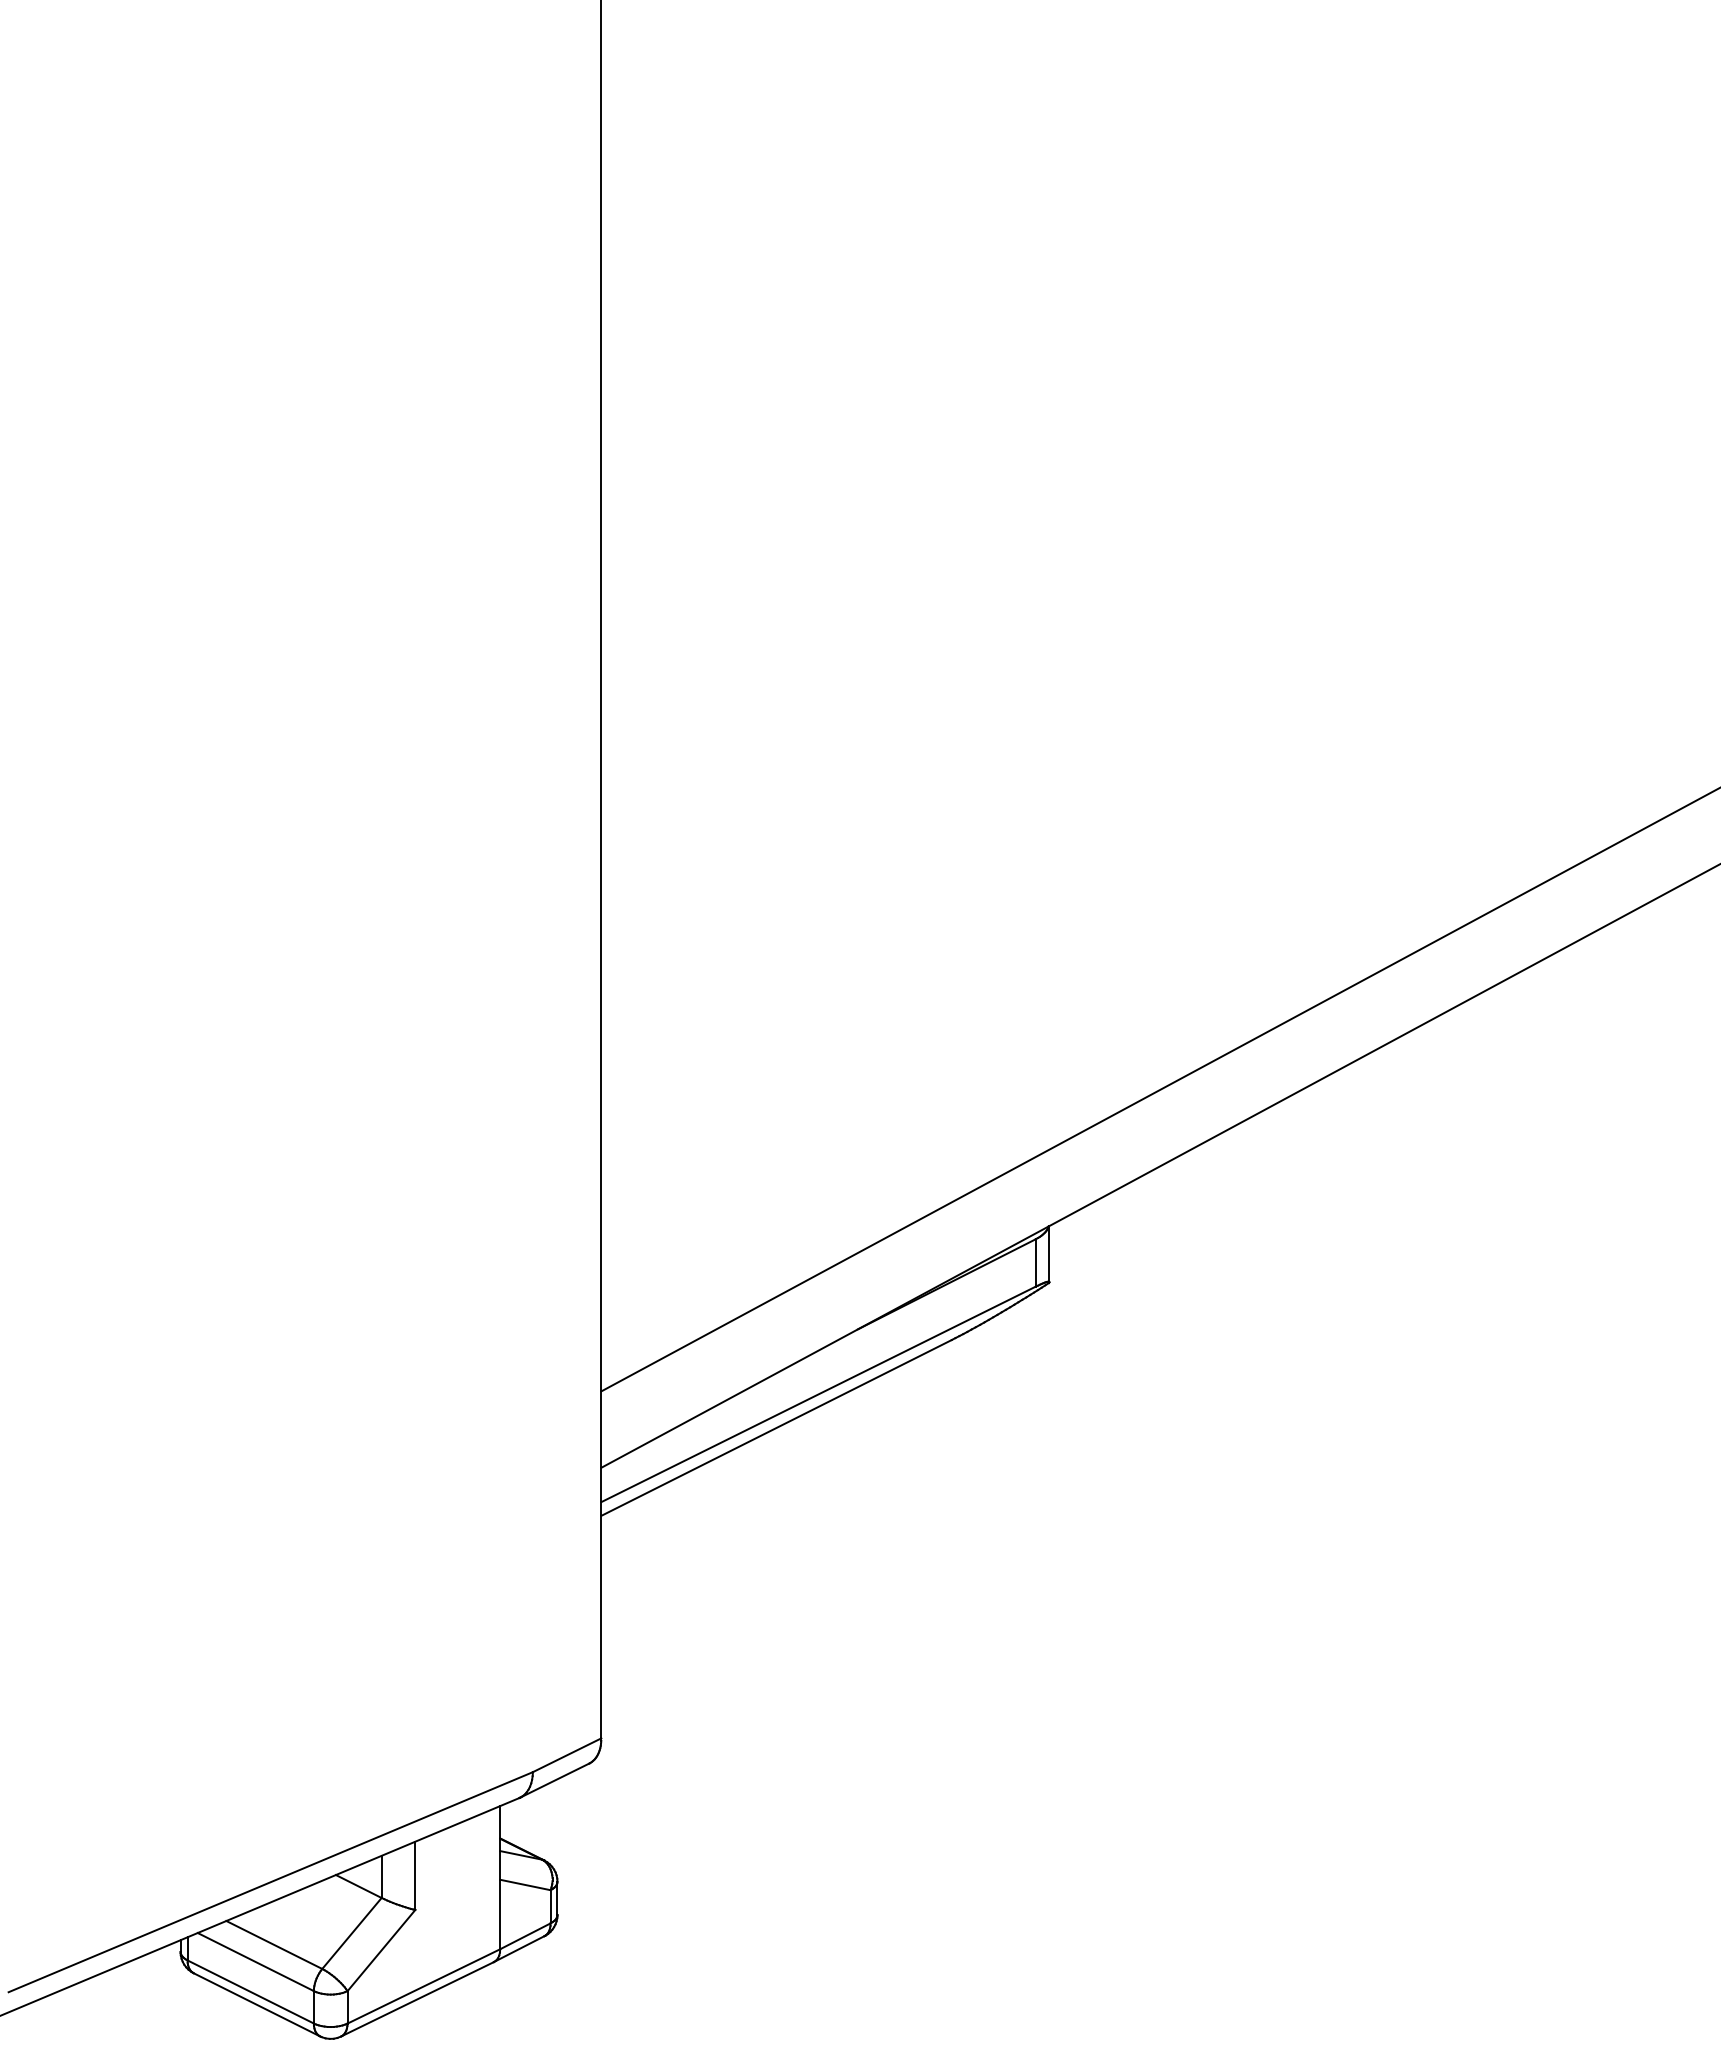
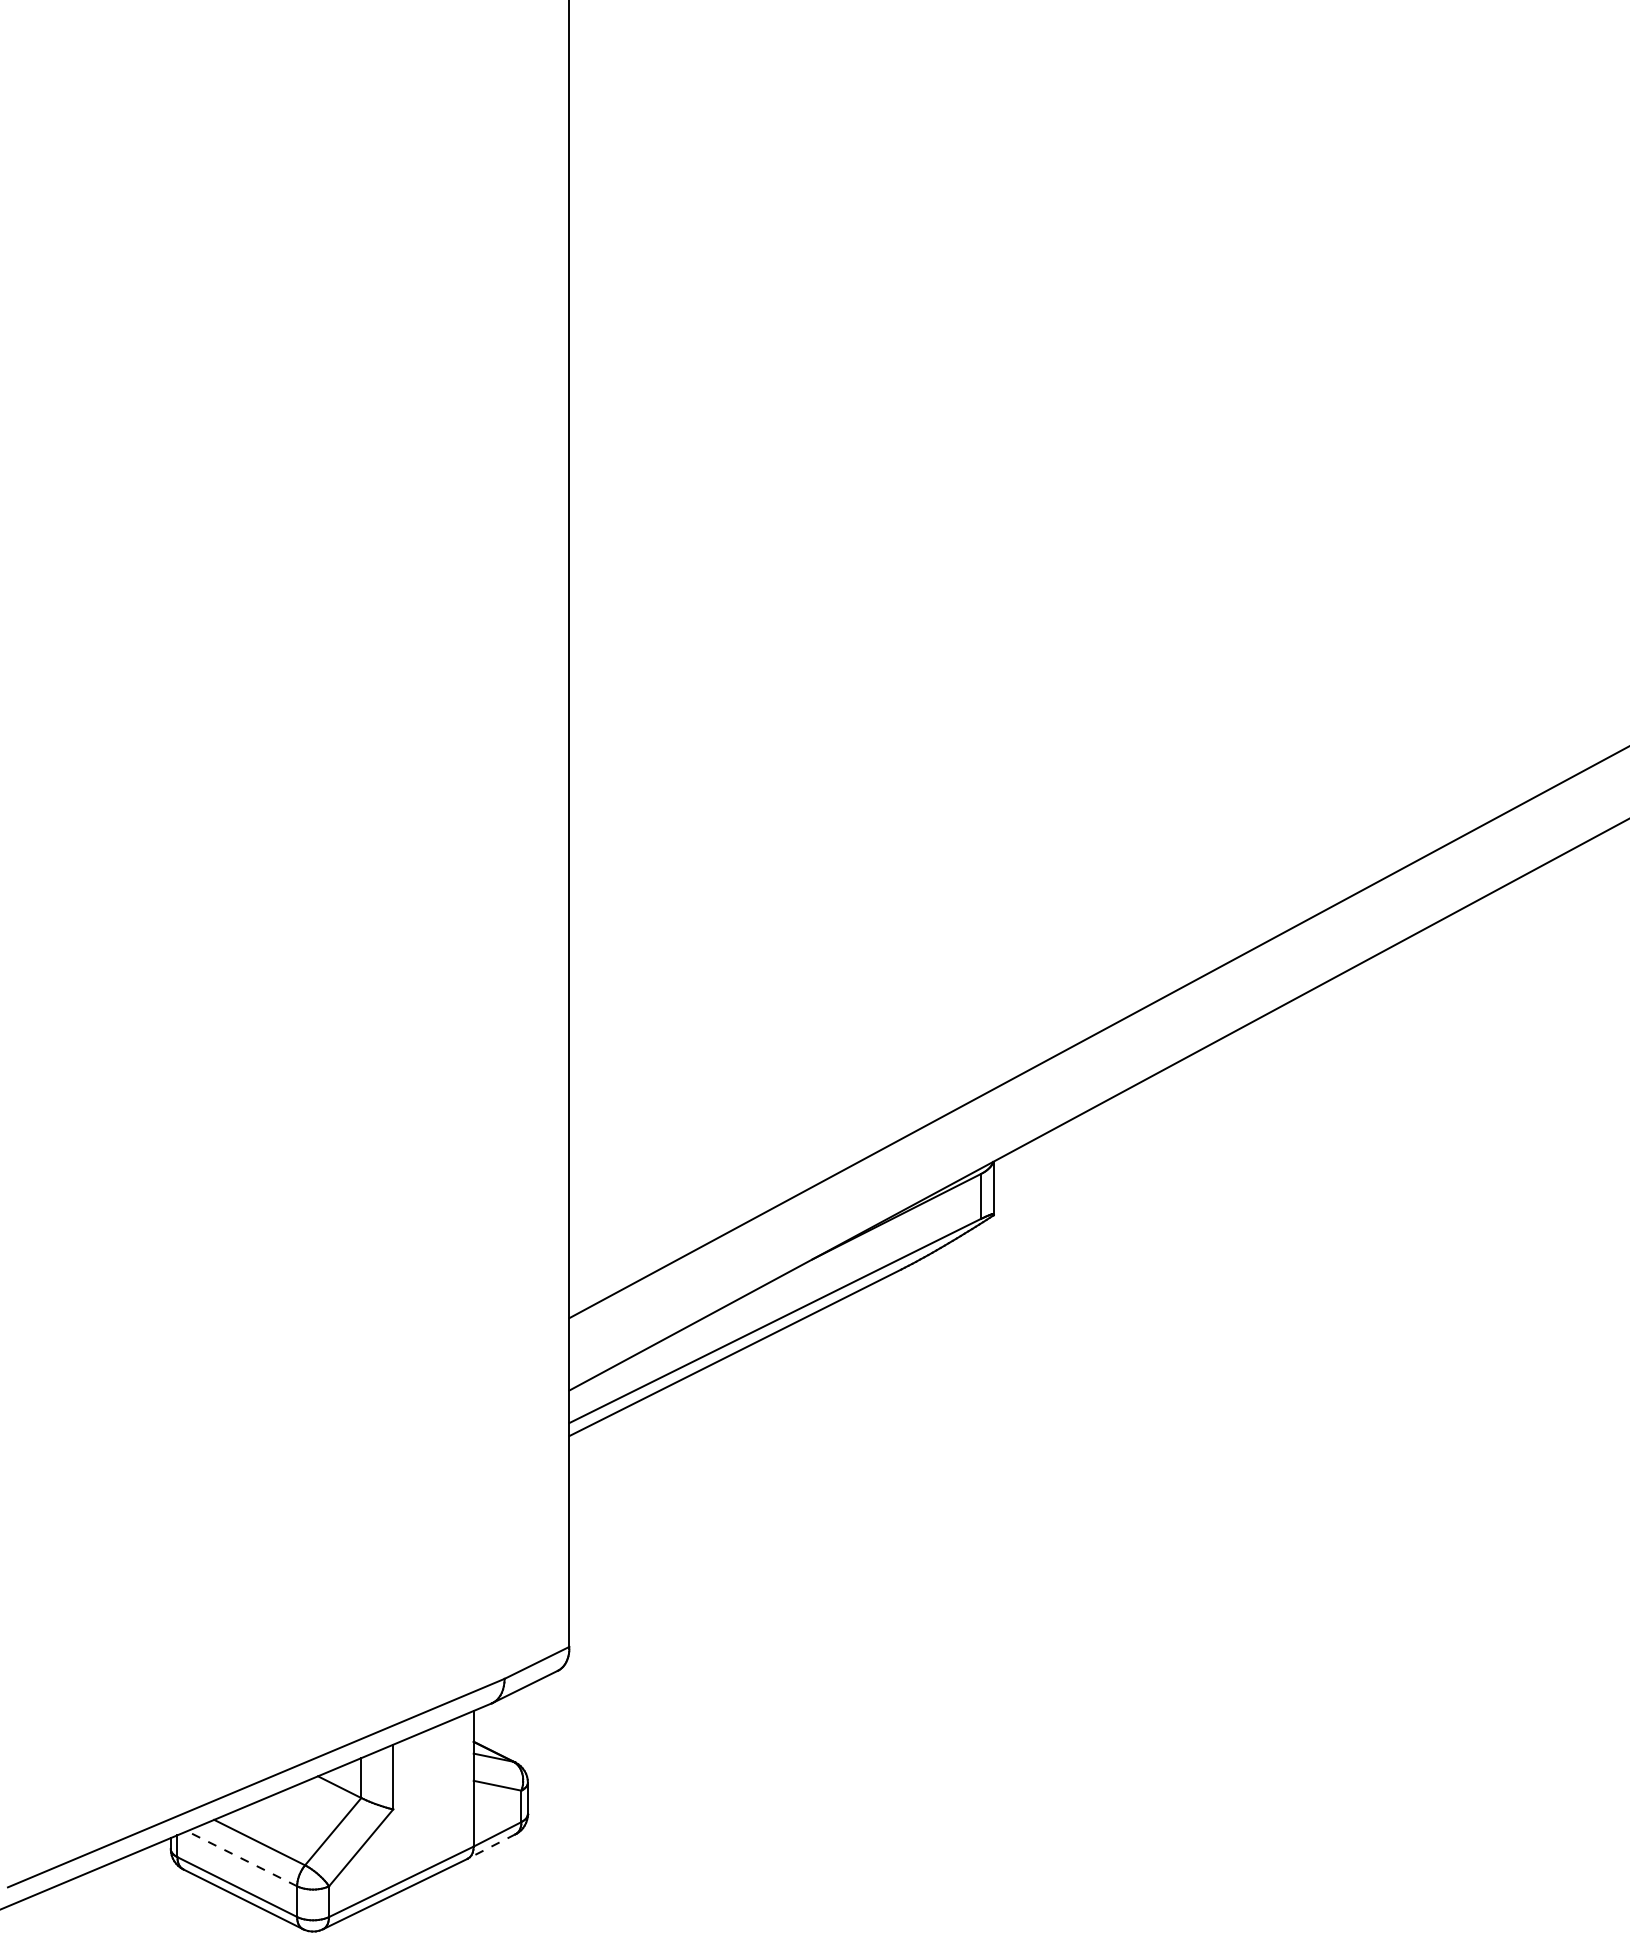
line: (518, 1949) -> (490, 1846), solid -> dashed
line: (255, 1962) -> (241, 1859), solid -> dashed

